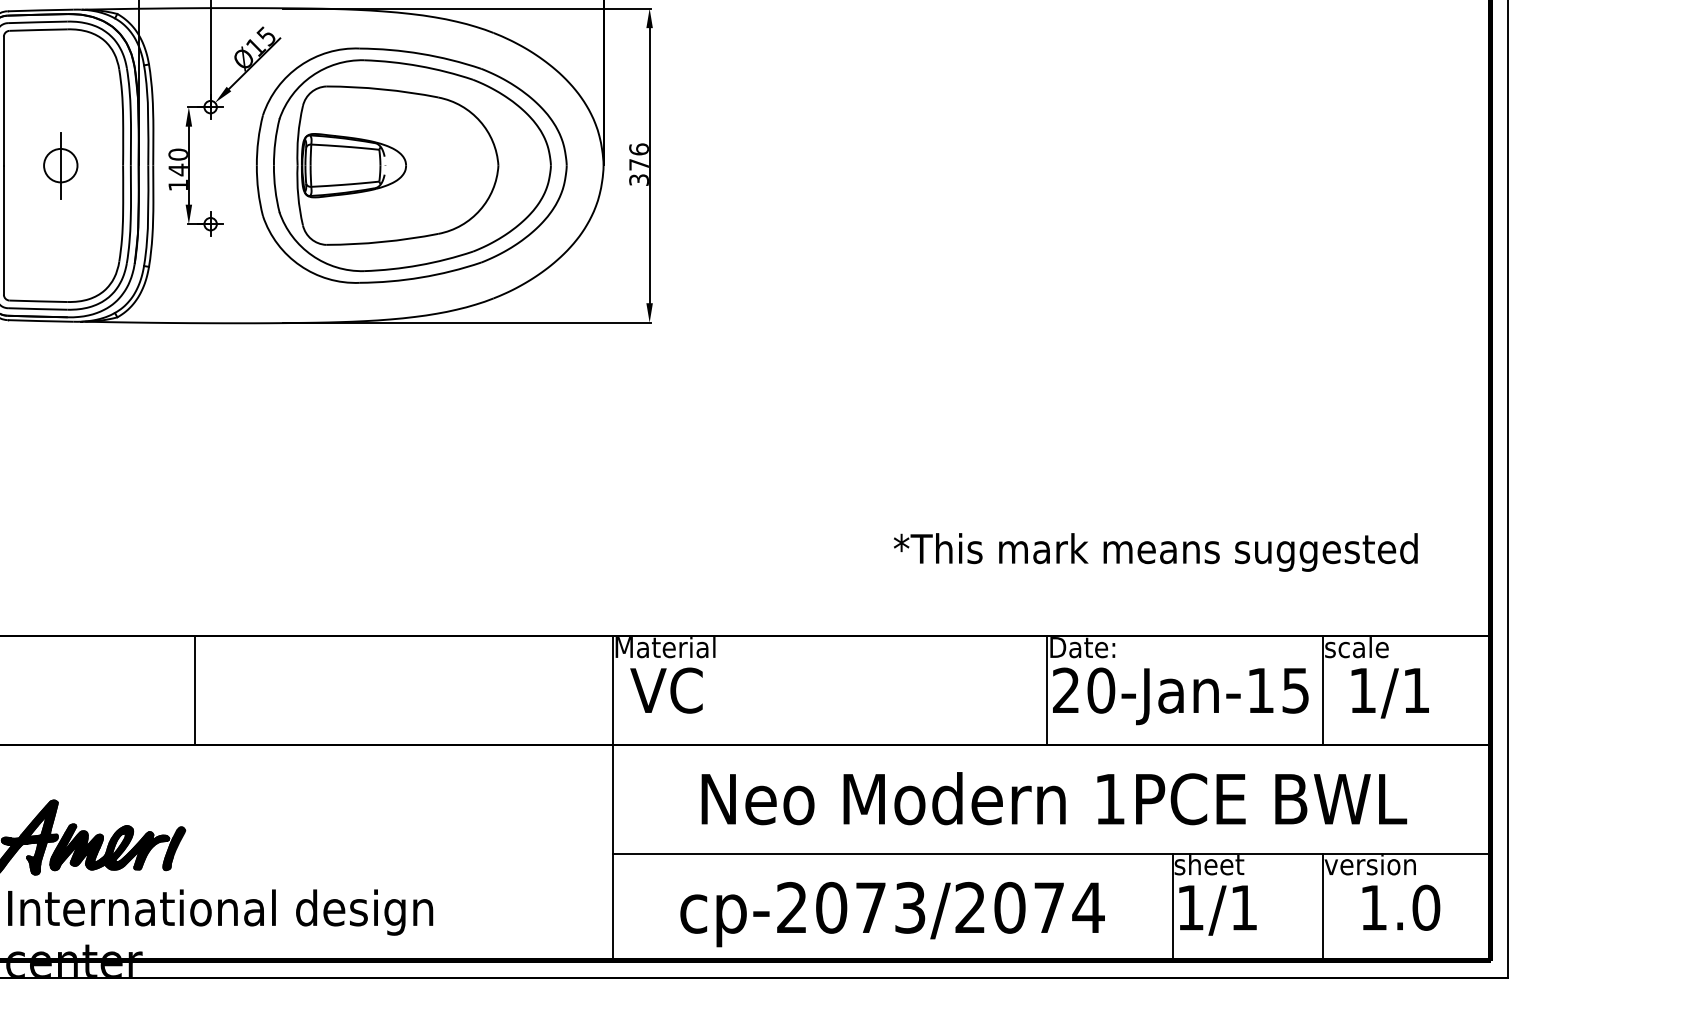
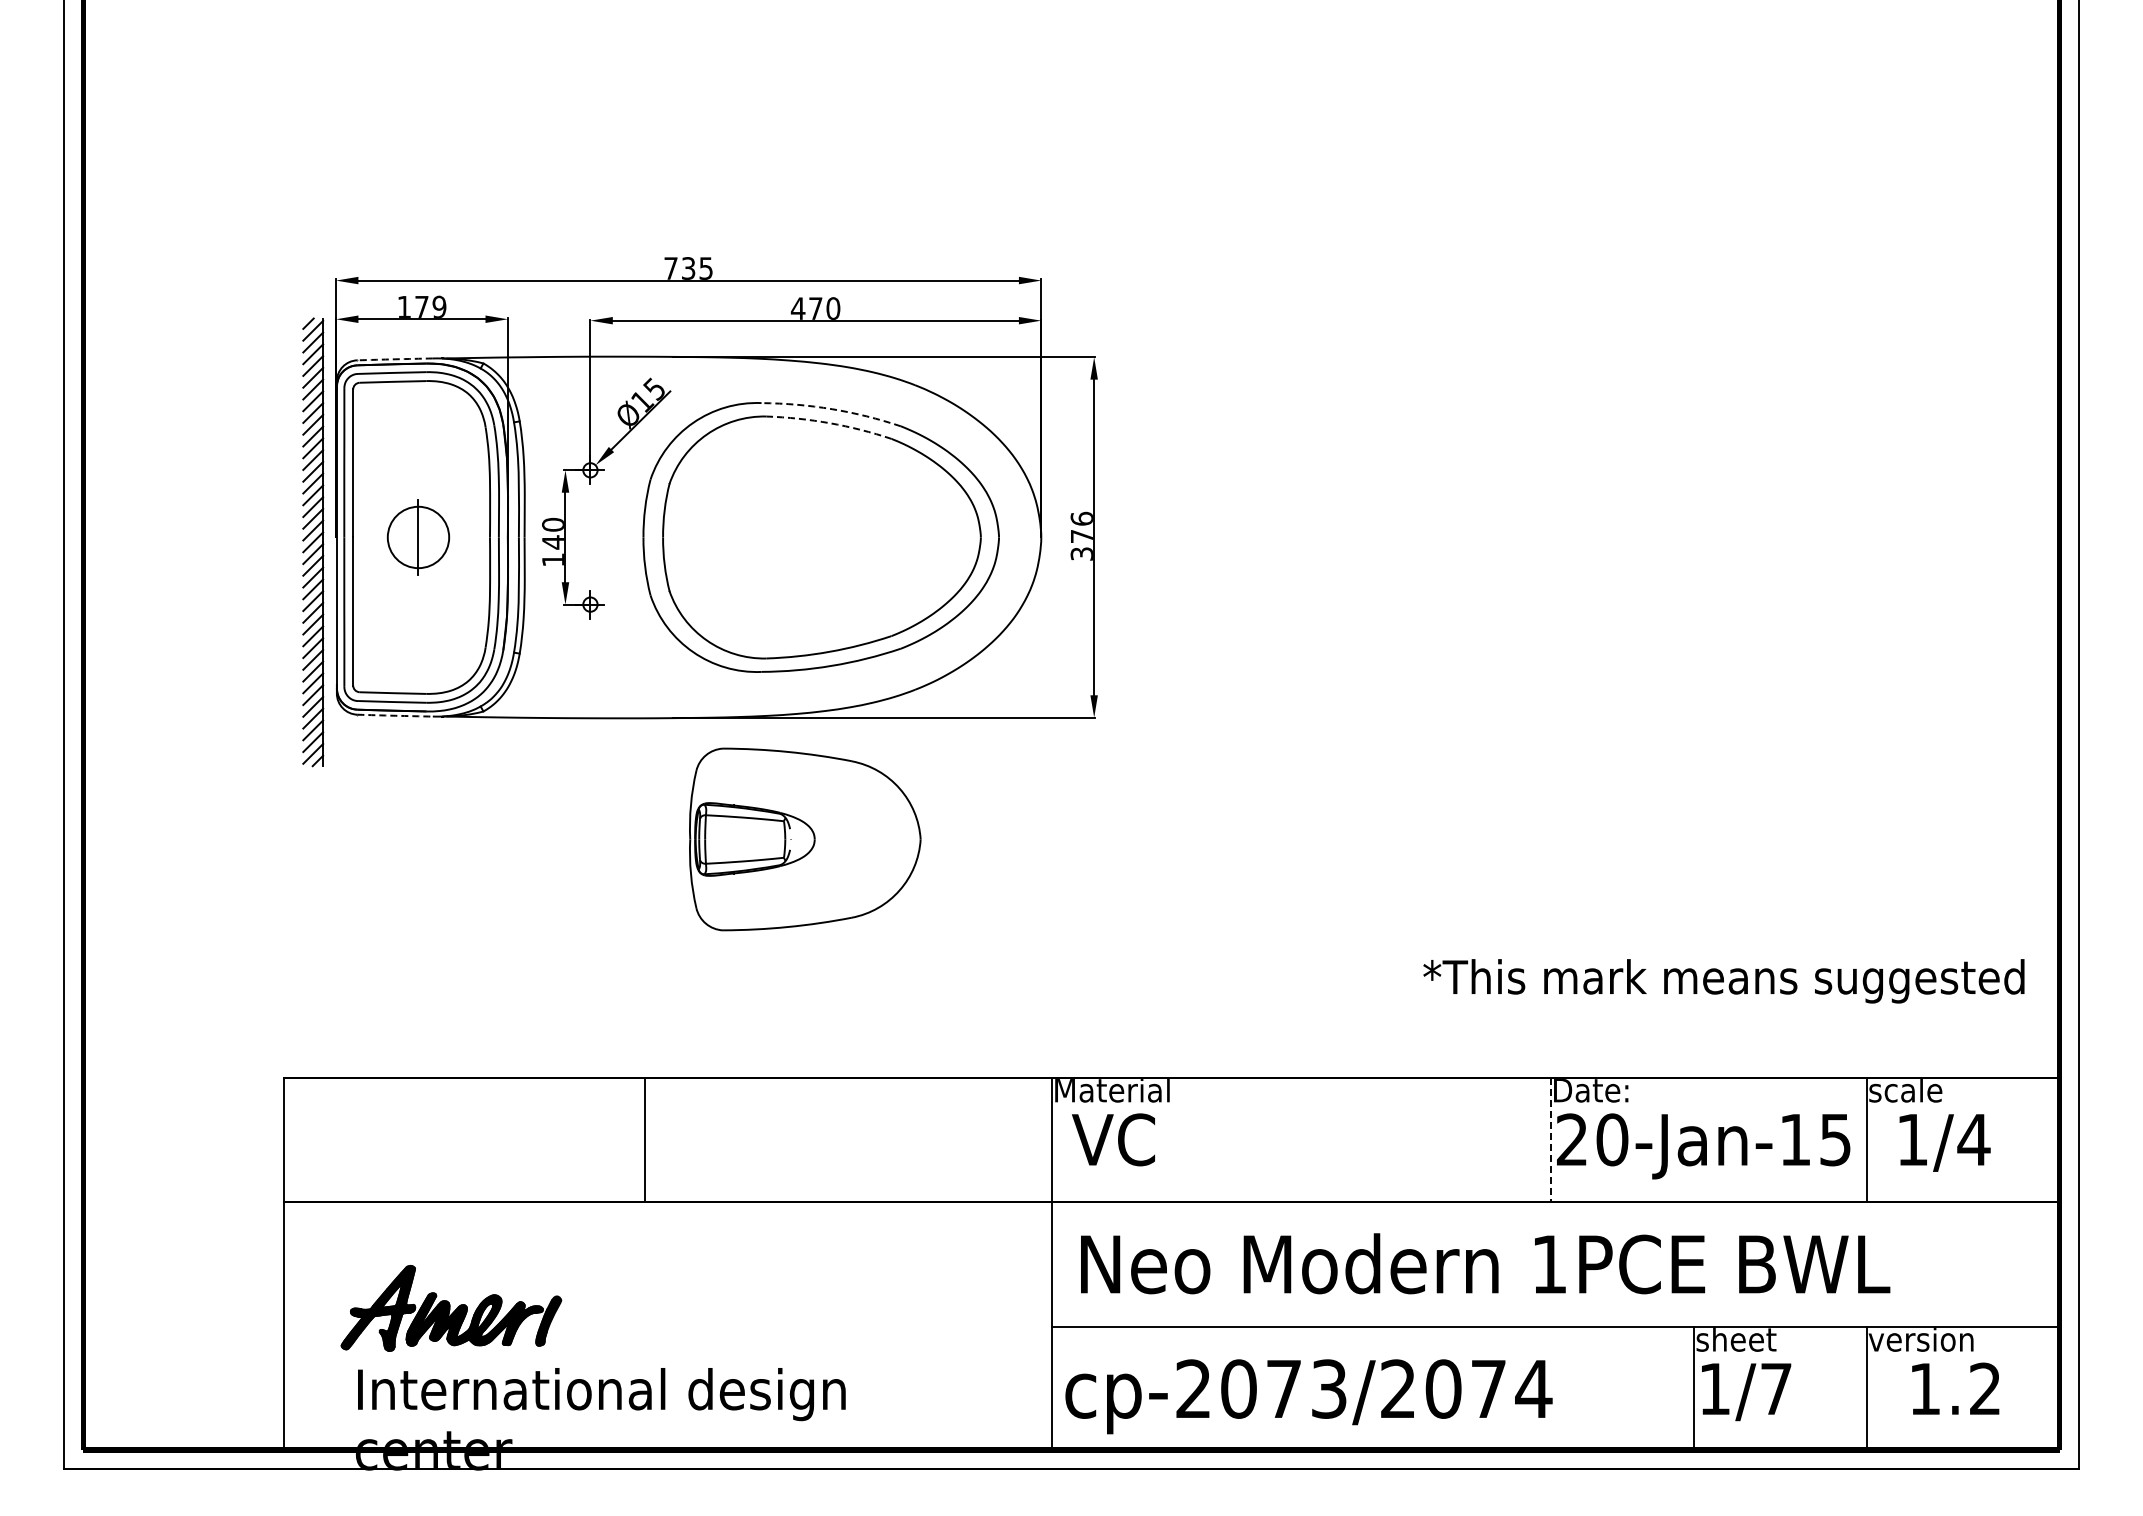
arc: (40, 10) -> (395, 359), solid -> dashed
arc: (421, 54) -> (832, 409), solid -> dashed
arc: (418, 66) -> (829, 423), solid -> dashed
circle: (60, 165) -> (418, 537), size x1.6
part: (398, 165) -> (805, 839), moved
arc: (40, 320) -> (395, 715), solid -> dashed
text: (1155, 552) -> (1723, 981), moved
line: (195, 690) -> (645, 1139), moved
text: (1415, 690) -> (1973, 1139), 1/1 -> 1/4
line: (1047, 691) -> (1550, 1140), solid -> dashed
text: (1054, 798) -> (1485, 1263), moved
text: (1244, 907) -> (1776, 1388), 1/1 -> 1/7
text: (1426, 907) -> (1985, 1388), 1.0 -> 1.2
text: (892, 914) -> (1308, 1396), moved

